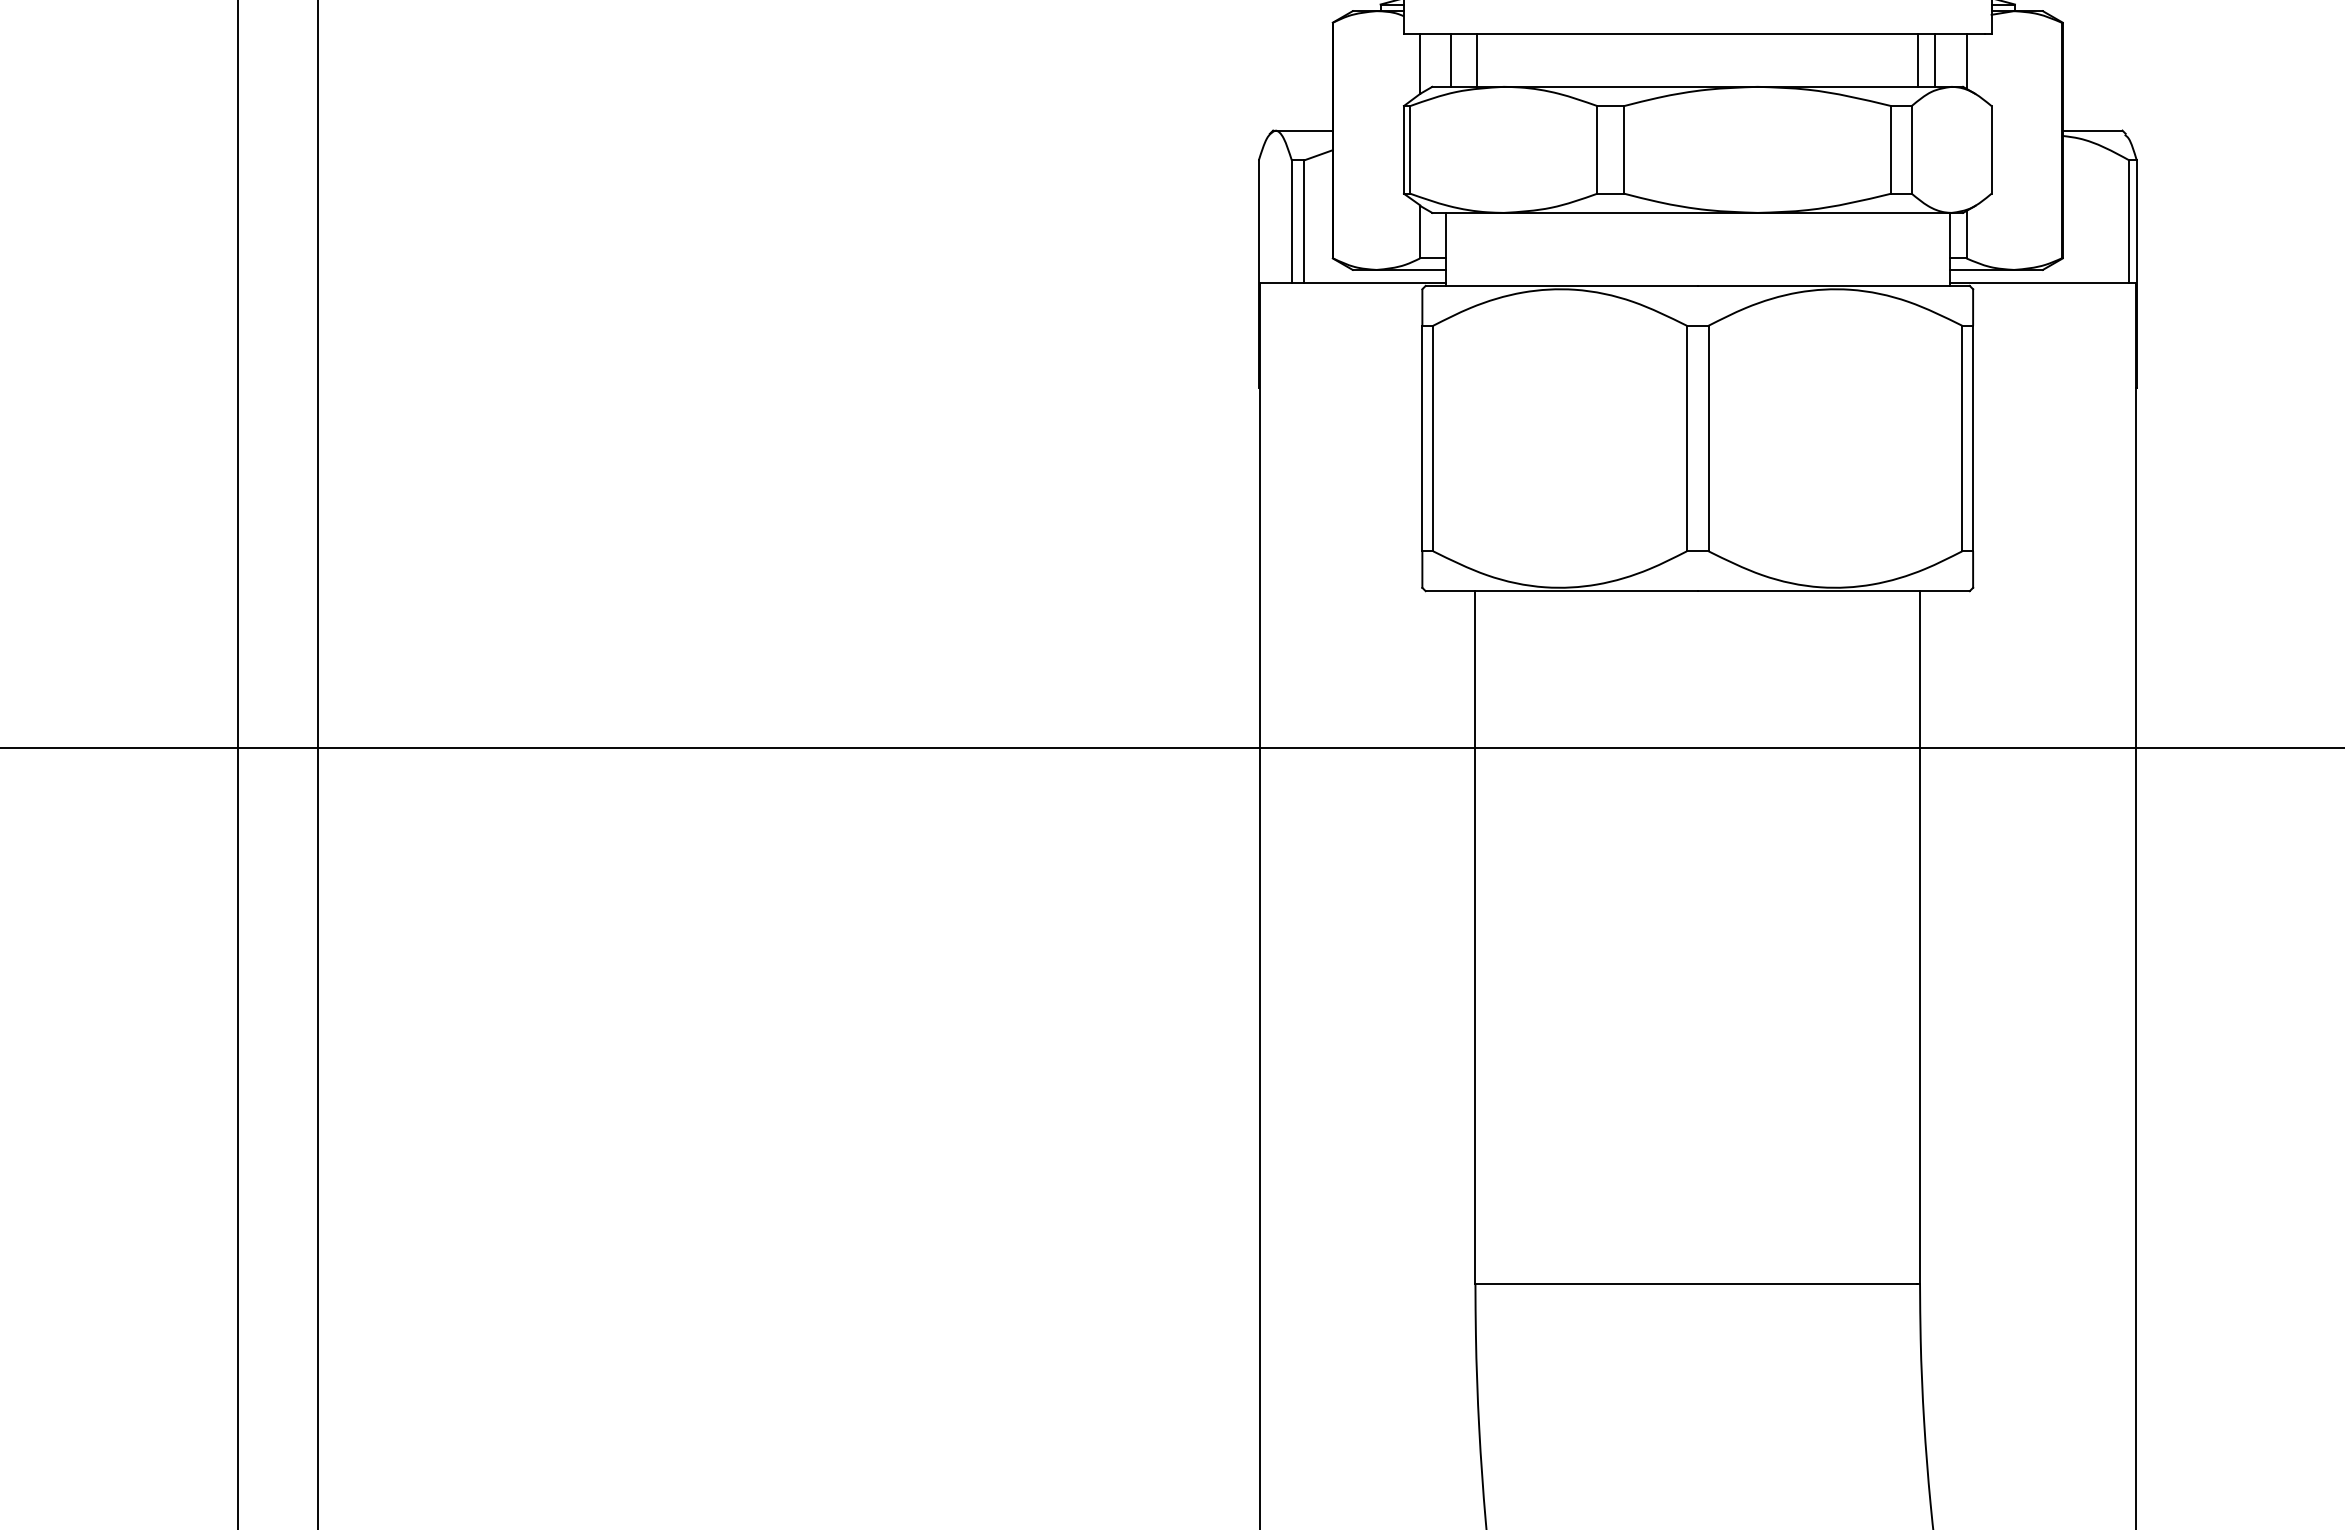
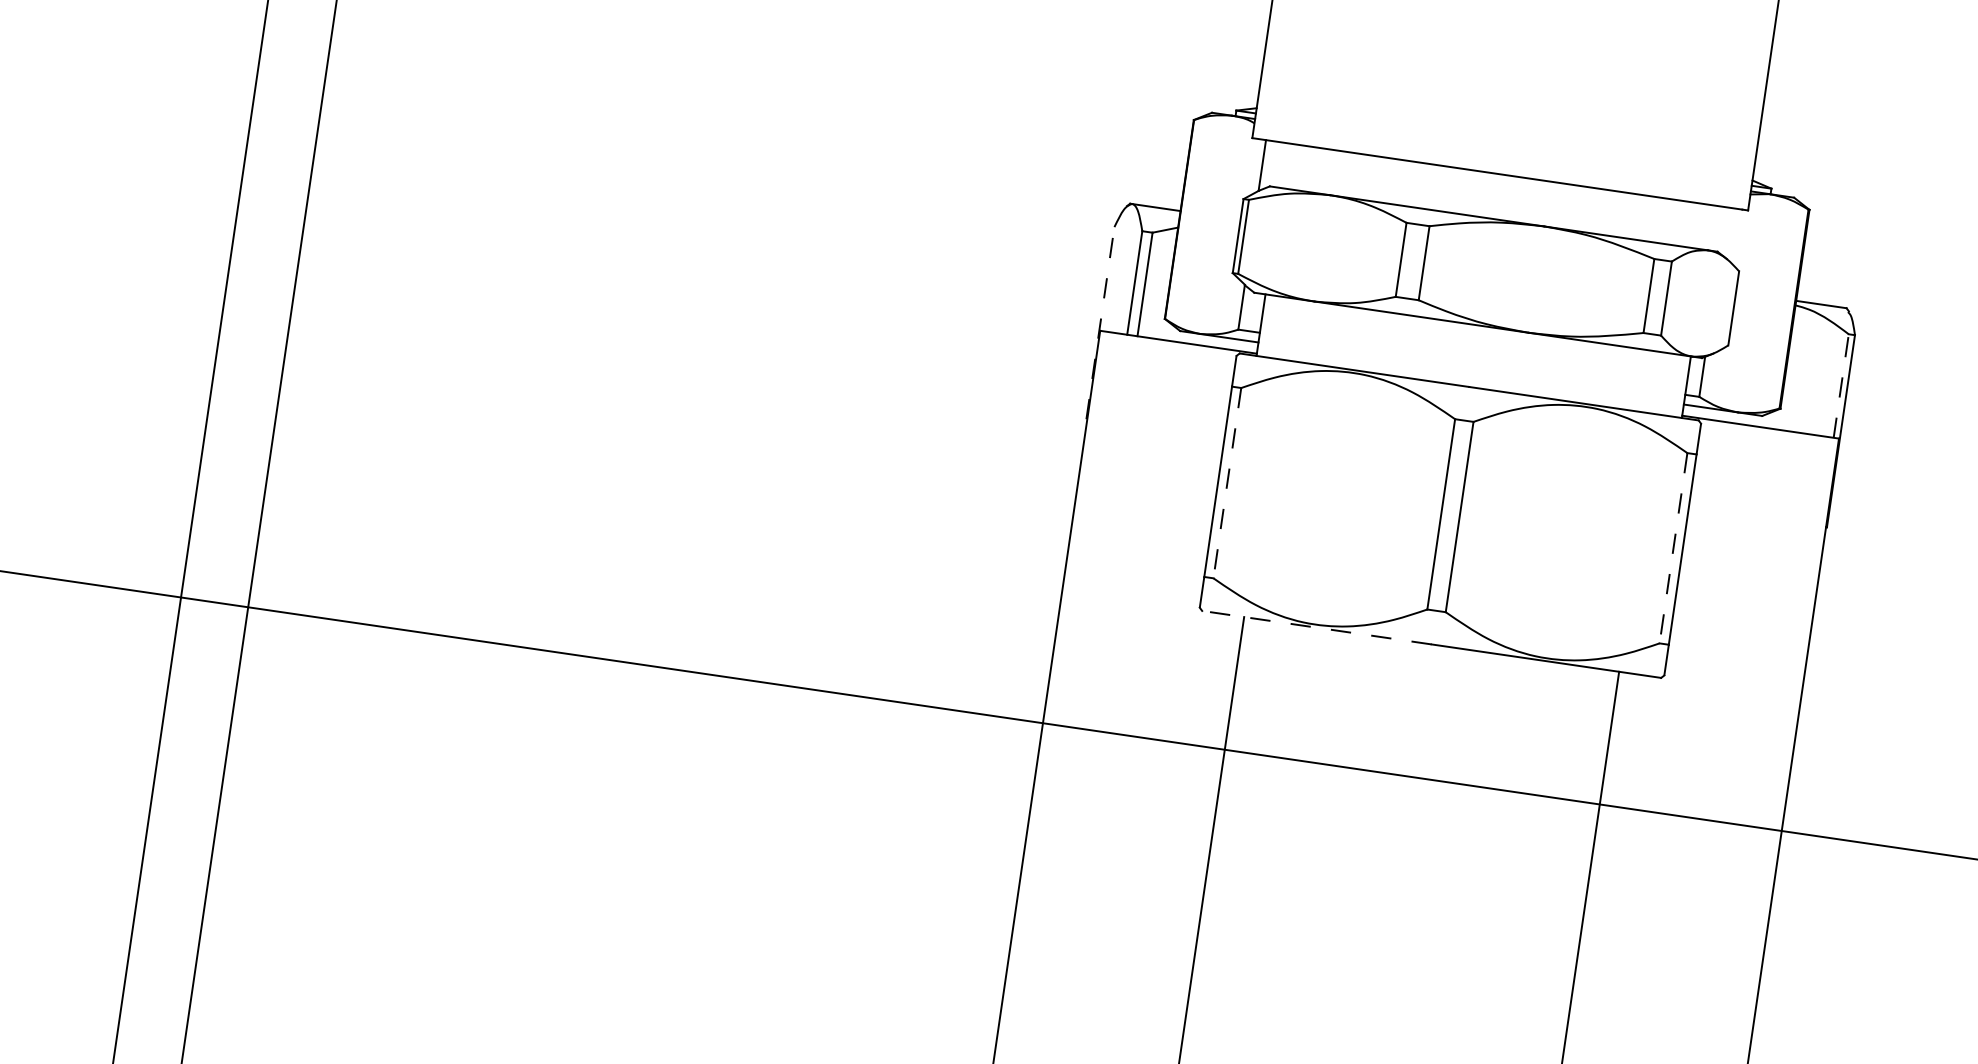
line: (1450, 59) -> (1288, 165), removed
line: (1477, 59) -> (1311, 168), removed
line: (1918, 59) -> (1683, 223), removed
line: (1934, 59) -> (1696, 225), removed
line: (1966, 60) -> (1723, 229), removed
line: (2129, 221) -> (1841, 385), solid -> dashed
line: (1258, 274) -> (1100, 323), solid -> dashed
line: (1433, 438) -> (1227, 483), solid -> dashed
line: (1962, 438) -> (1673, 548), solid -> dashed
line: (1561, 591) -> (1316, 627), solid -> dashed

